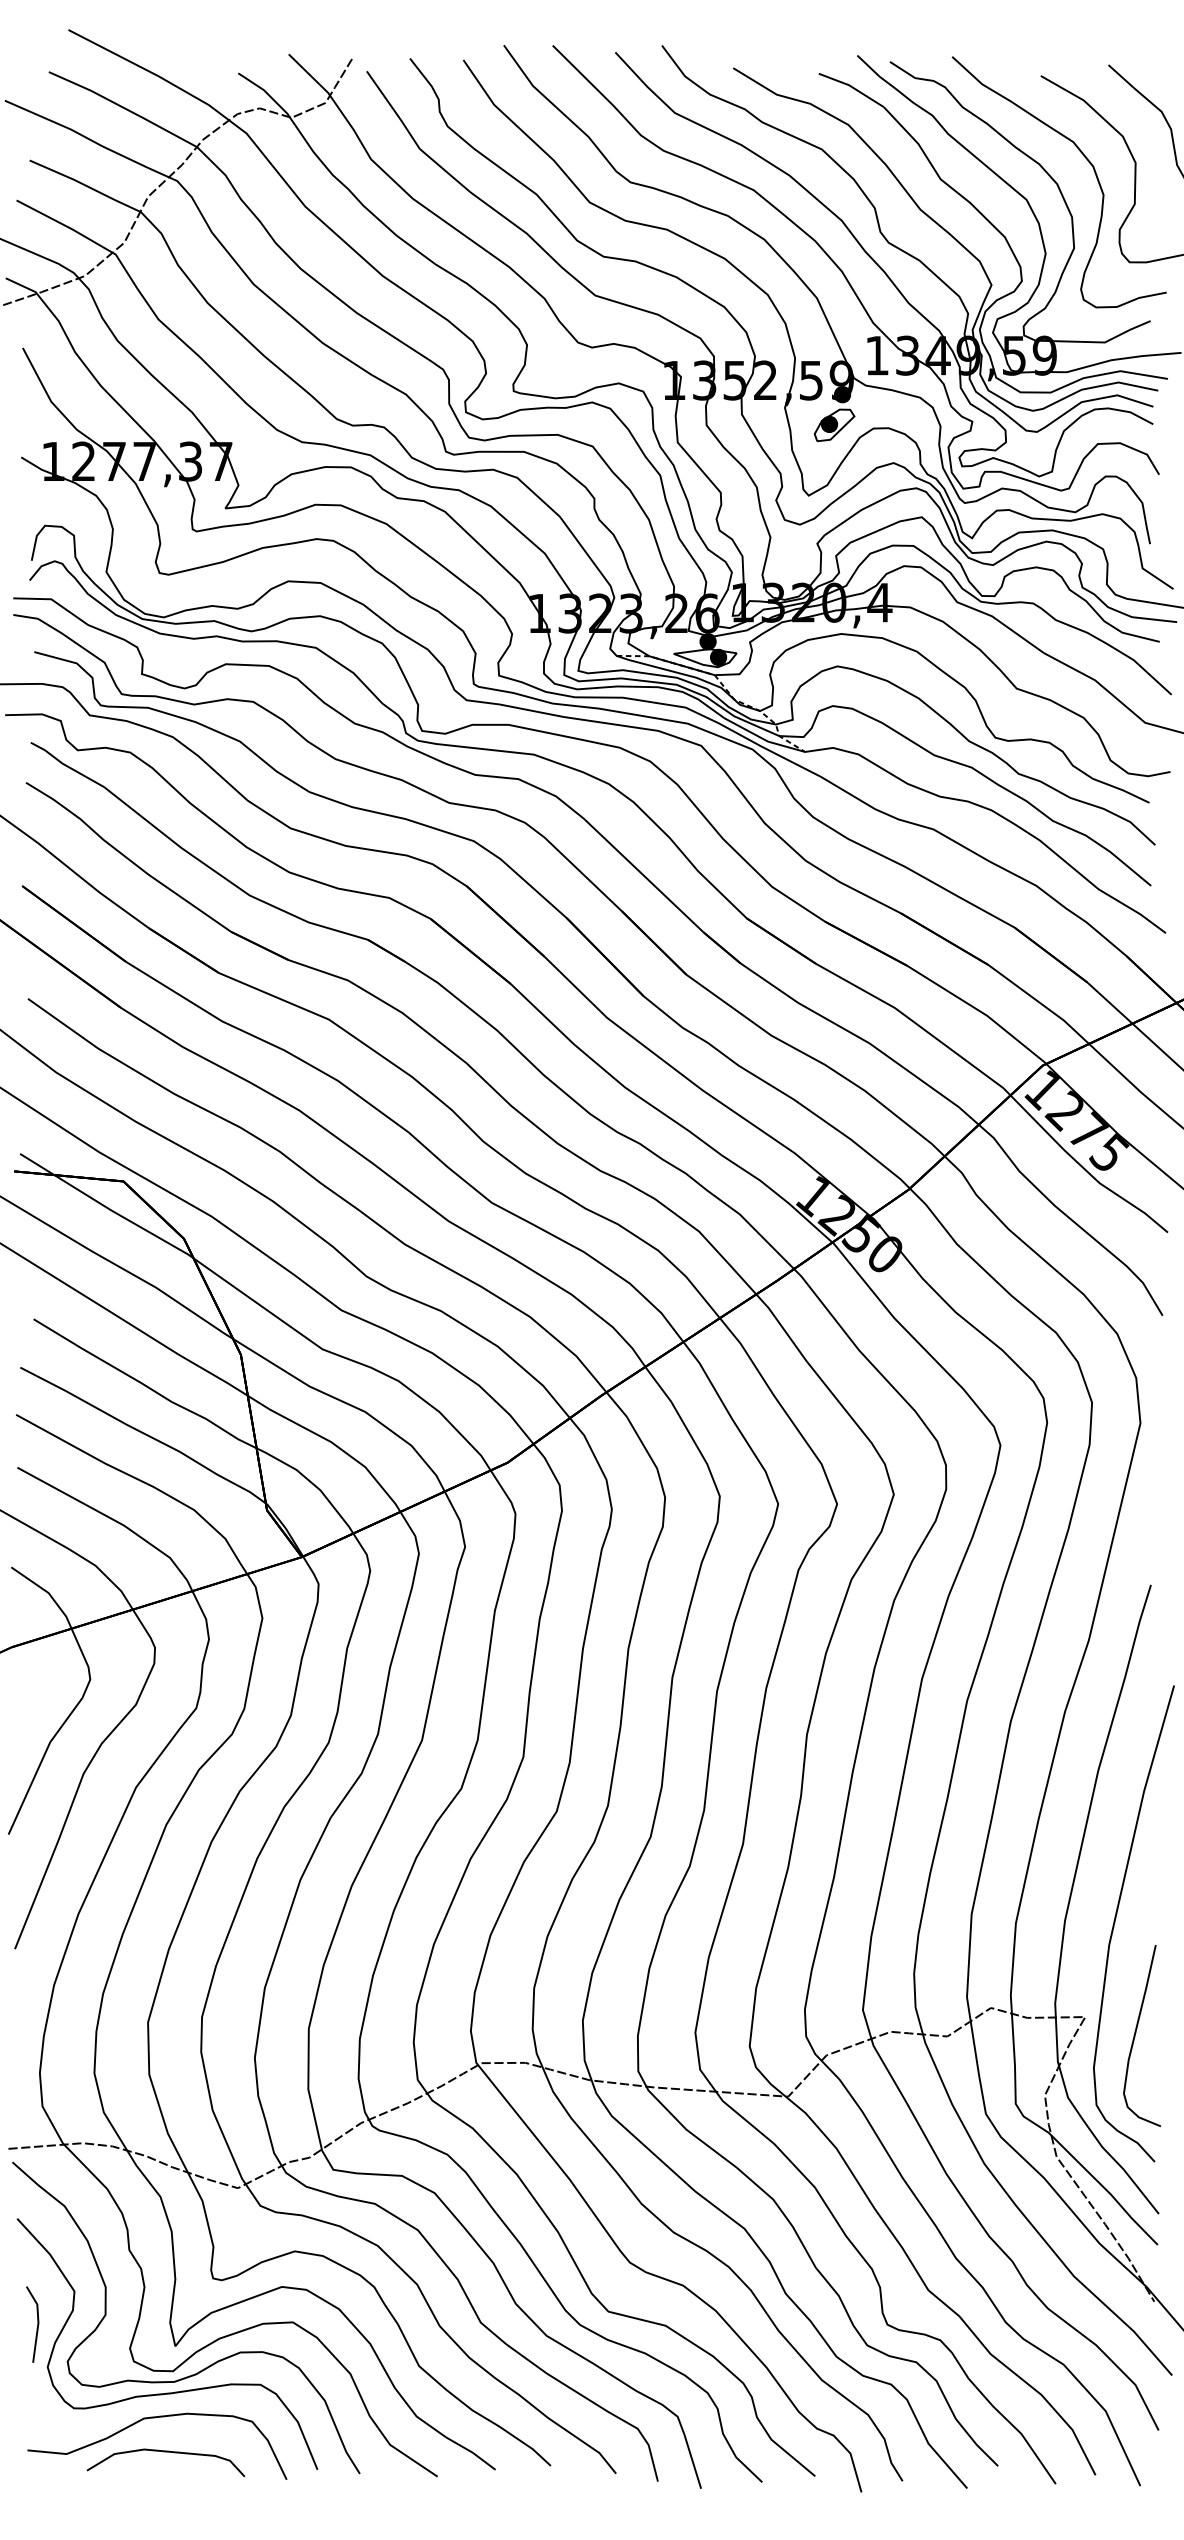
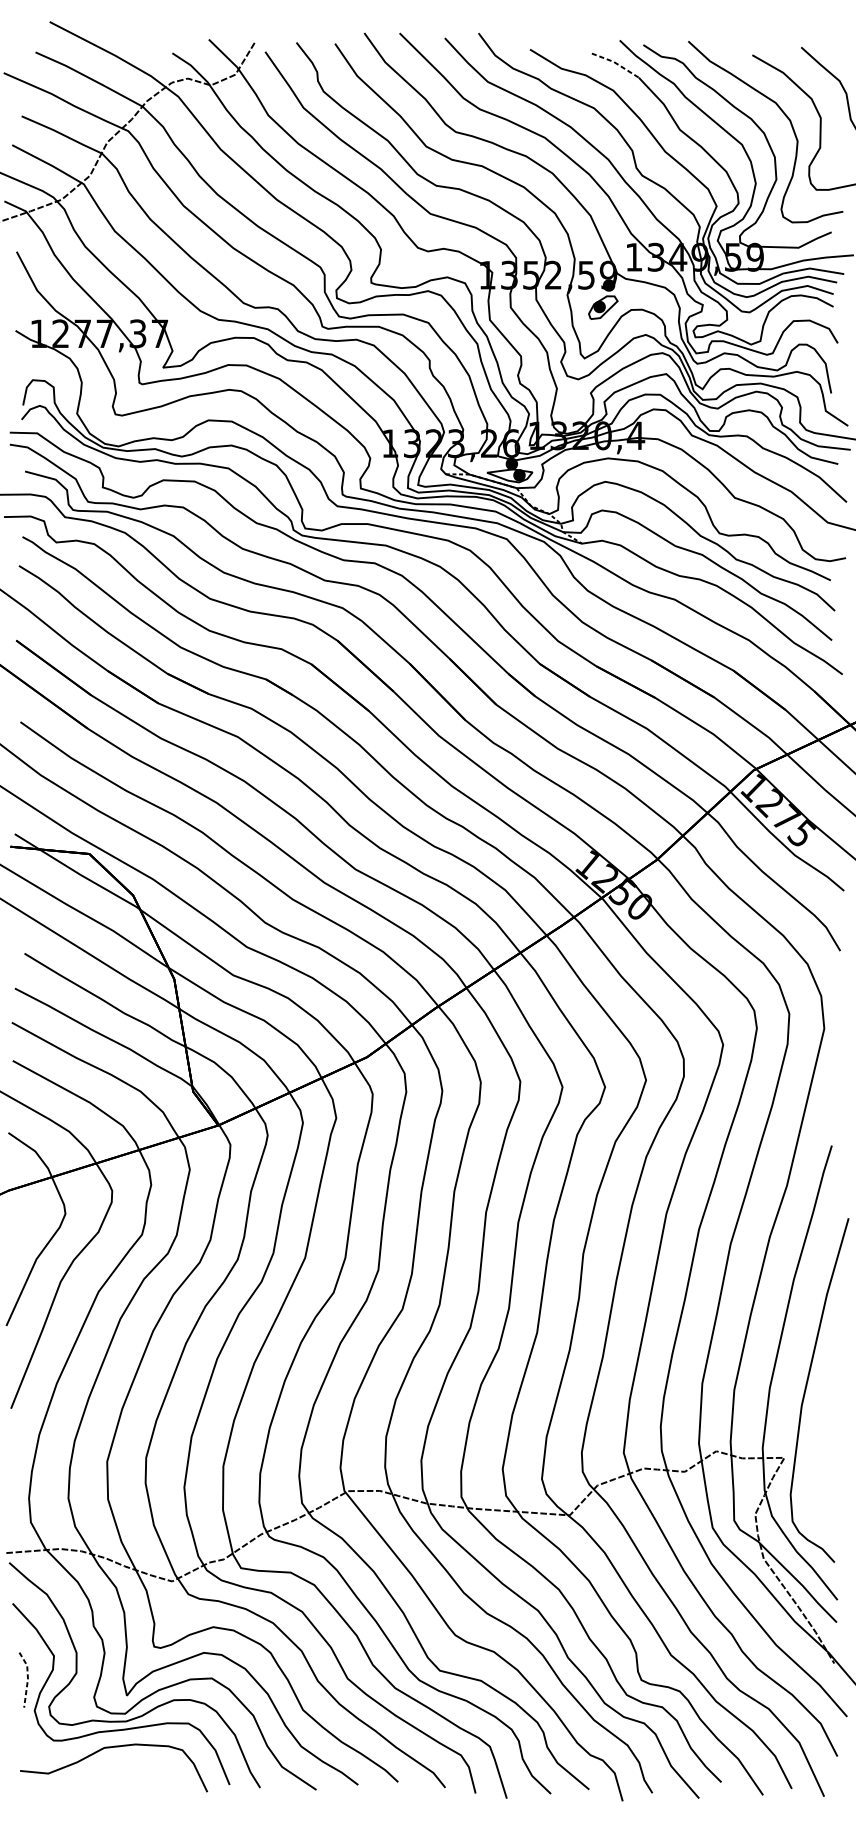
line: (852, 87) -> (616, 63), solid -> dashed
curve: (1136, 2033) -> (821, 1469), removed
line: (38, 2323) -> (28, 1679), solid -> dashed
curve: (165, 2452) -> (119, 1772), removed

